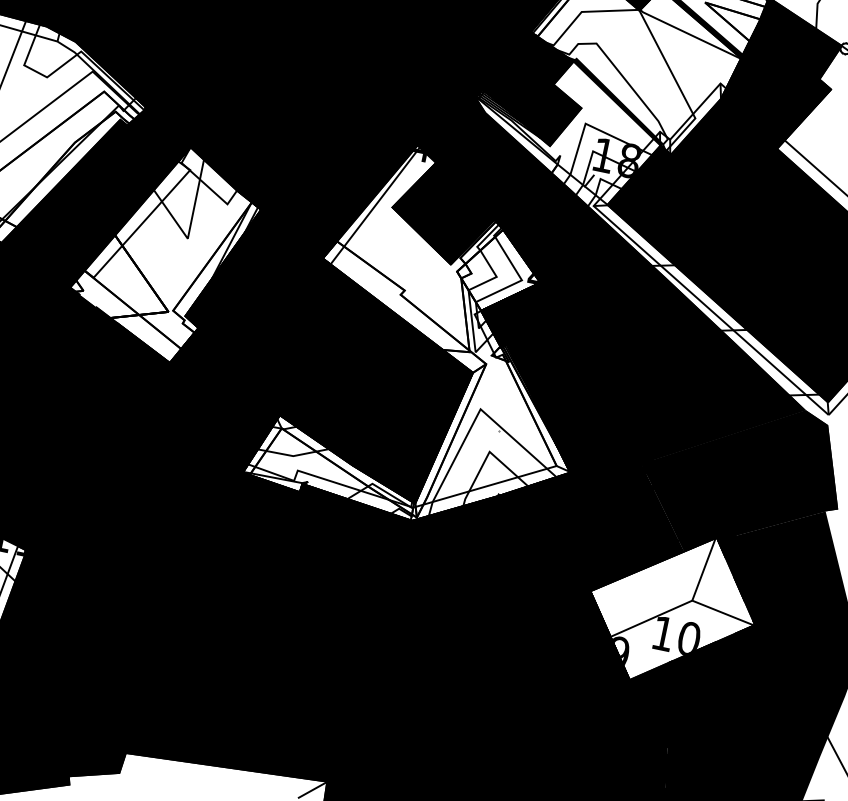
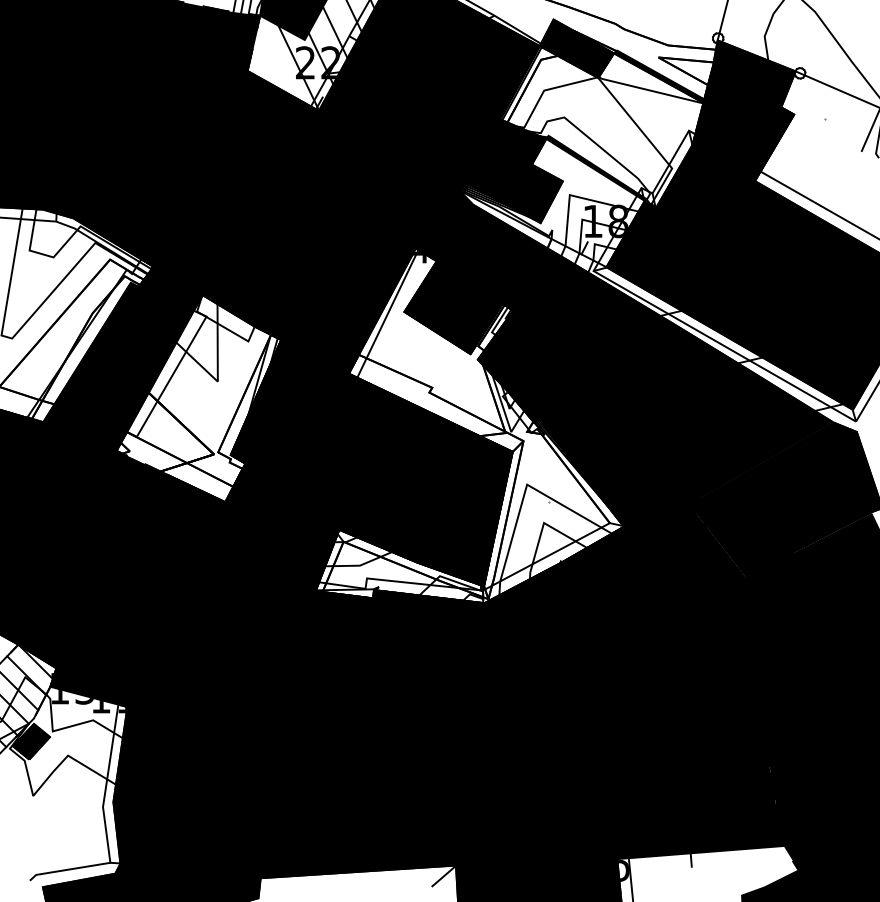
fill: (499, 271) -> (517, 351), added
fill: (672, 608) -> (747, 634), added

